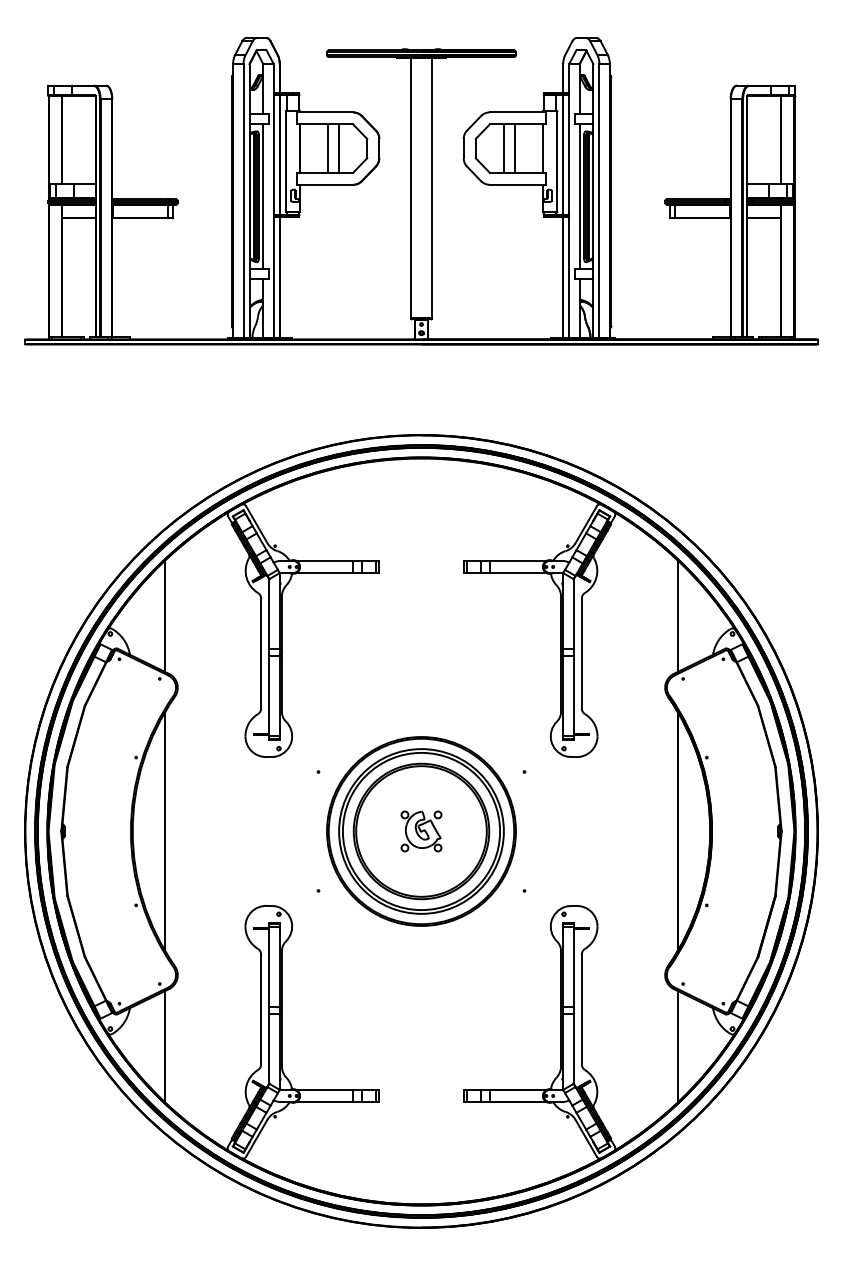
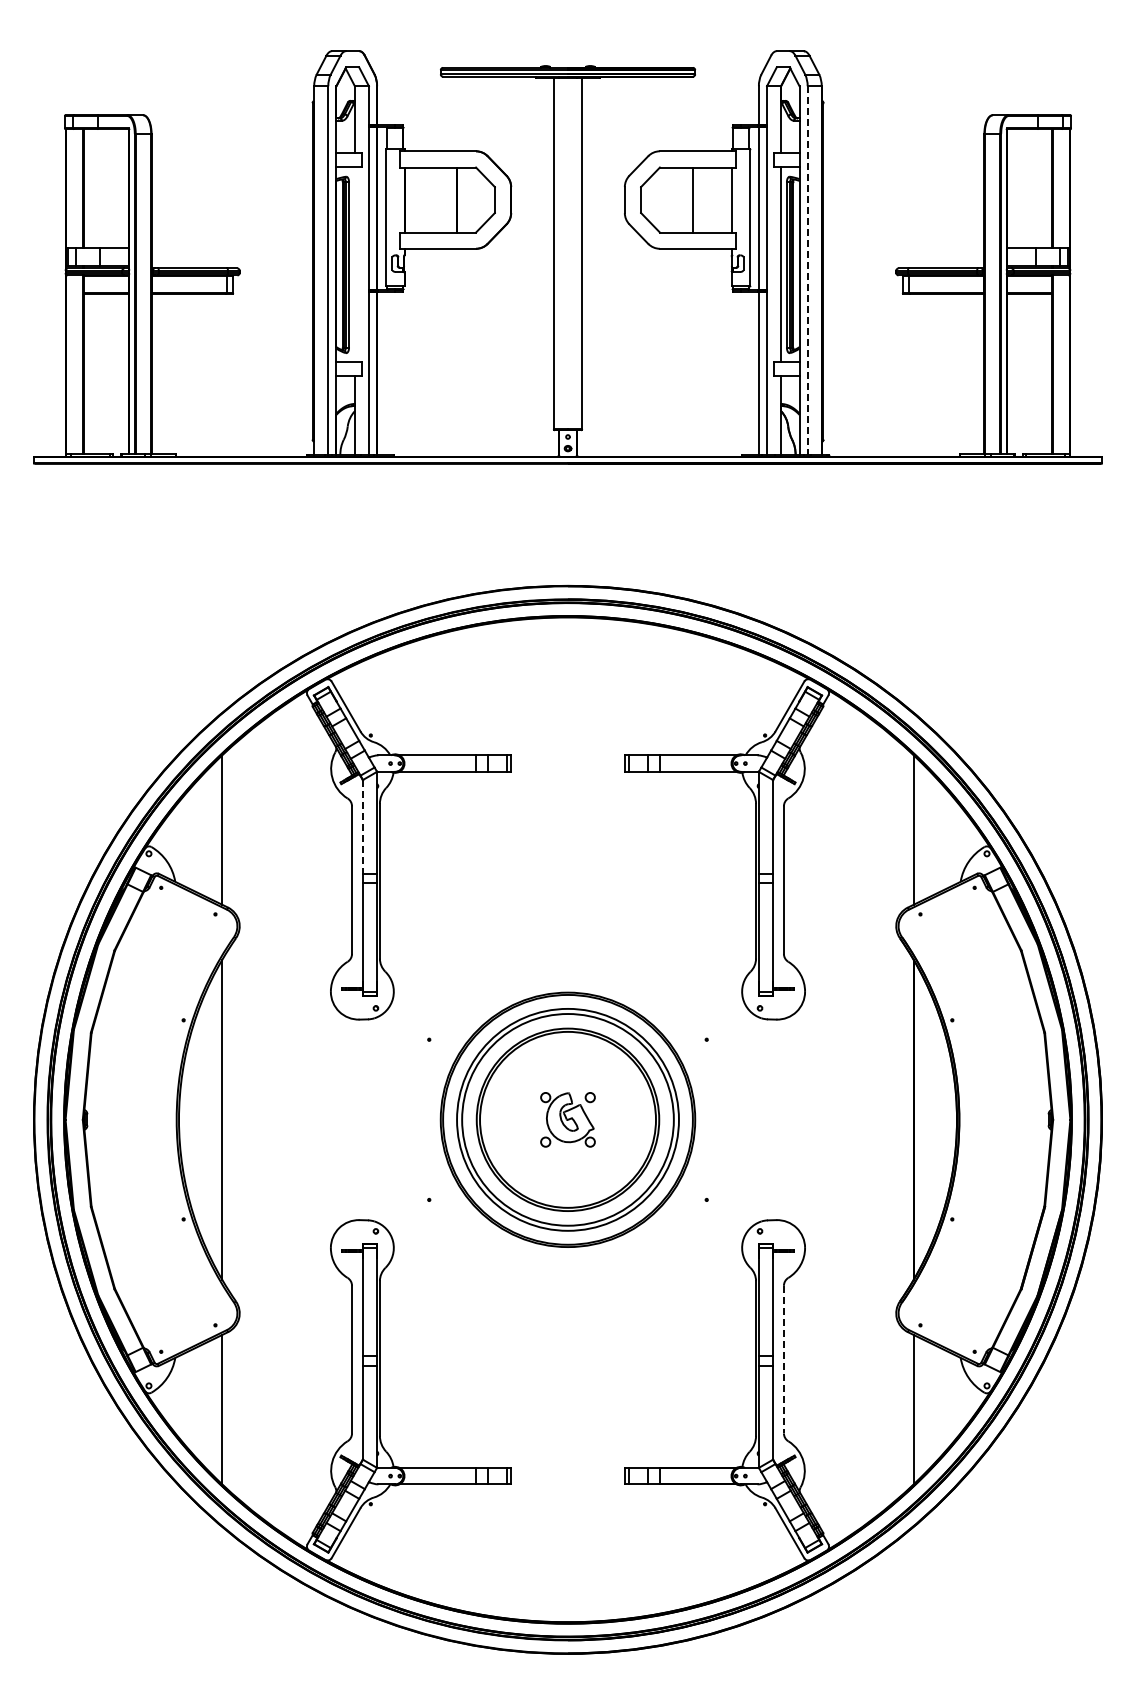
line: (328, 148) -> (442, 199), removed
line: (504, 148) -> (679, 199), removed
line: (262, 196) -> (354, 264), removed
line: (599, 201) -> (807, 271), solid -> dashed
line: (269, 613) -> (363, 826), solid -> dashed
line: (581, 1009) -> (783, 1359), solid -> dashed

